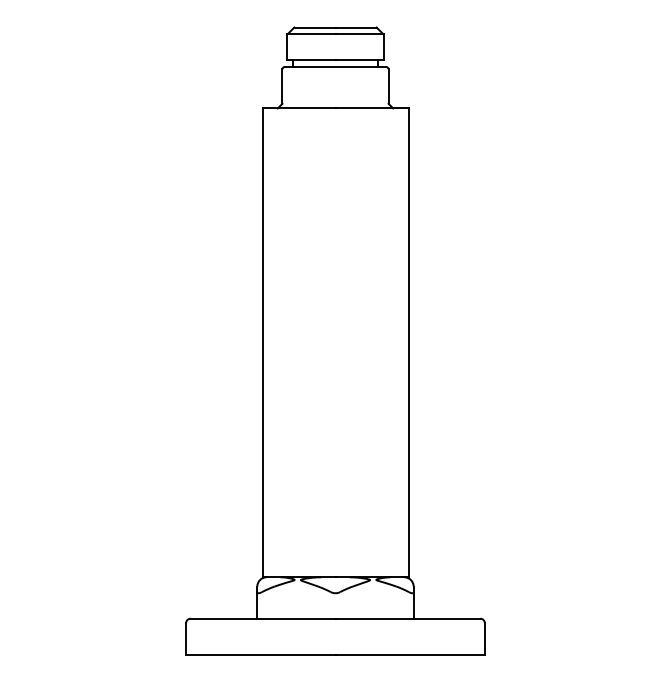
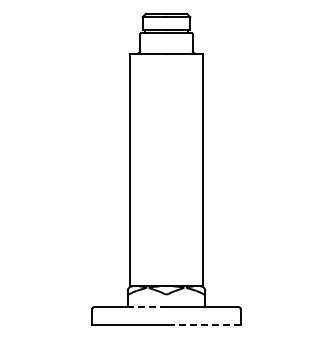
line: (295, 619) -> (146, 307), solid -> dashed
line: (410, 655) -> (203, 325), solid -> dashed

